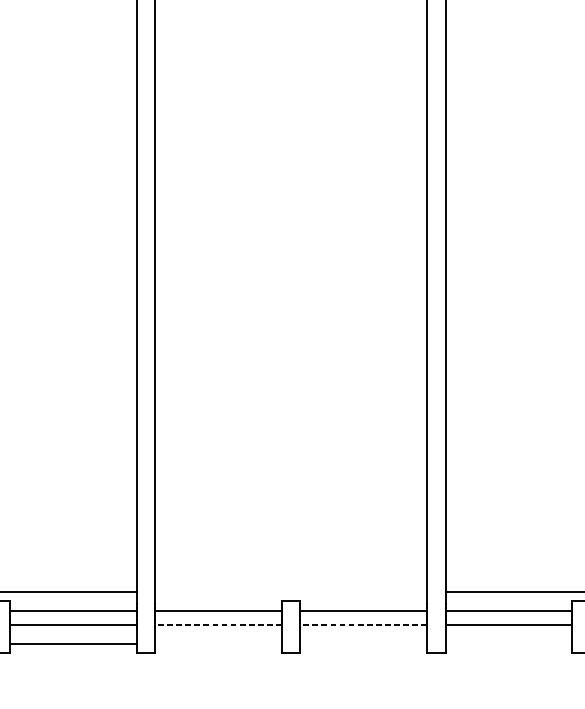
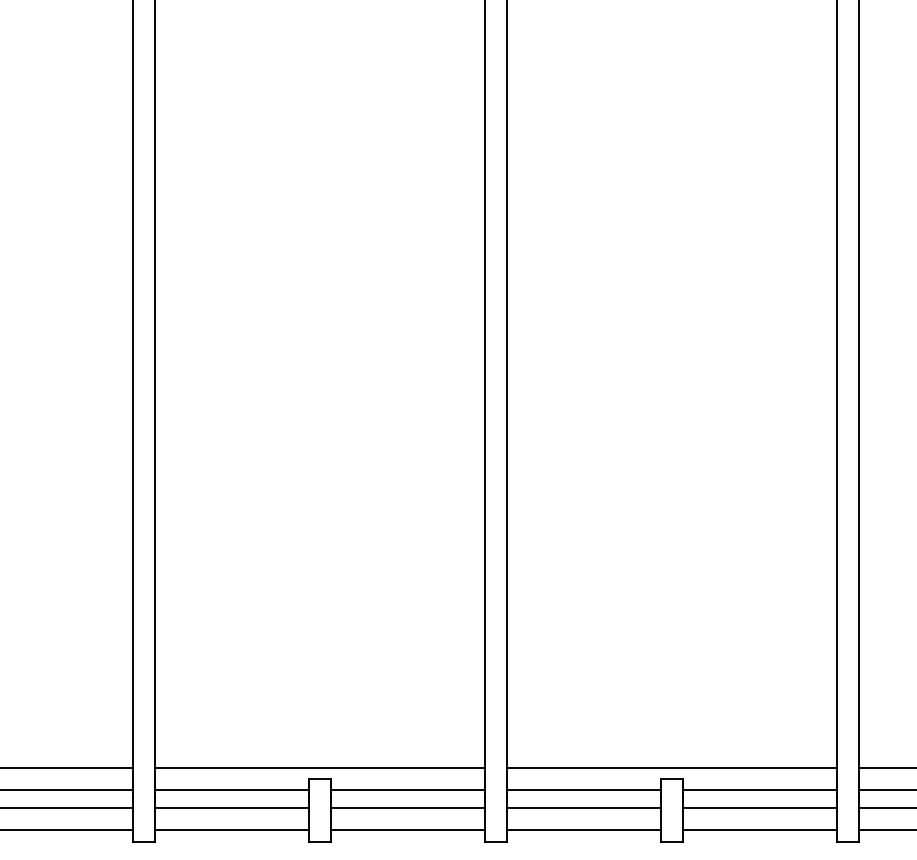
line: (290, 591) -> (319, 767), added
line: (218, 624) -> (232, 807), dashed -> solid
line: (364, 624) -> (408, 807), dashed -> solid
line: (218, 643) -> (231, 830), added
line: (363, 643) -> (407, 830), added
line: (508, 643) -> (583, 830), added

